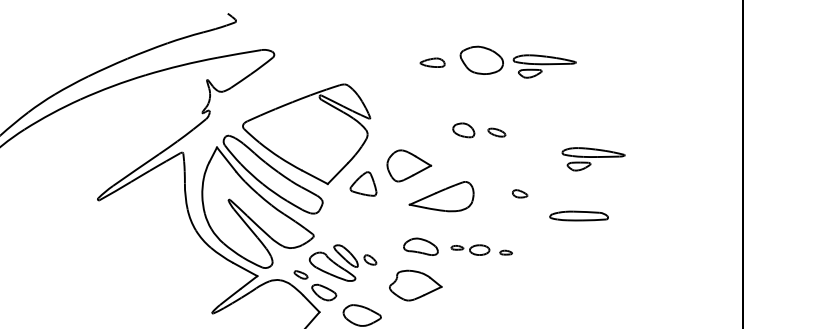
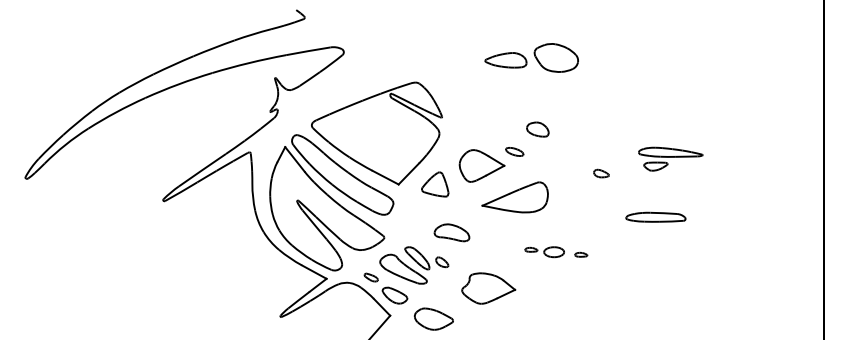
part: (432, 62) -> (505, 60), size x1.67
part: (544, 65) -> (620, 63), removed
part: (496, 132) -> (514, 151), moved
part: (520, 193) -> (601, 173), moved
part: (420, 246) -> (451, 232), moved

